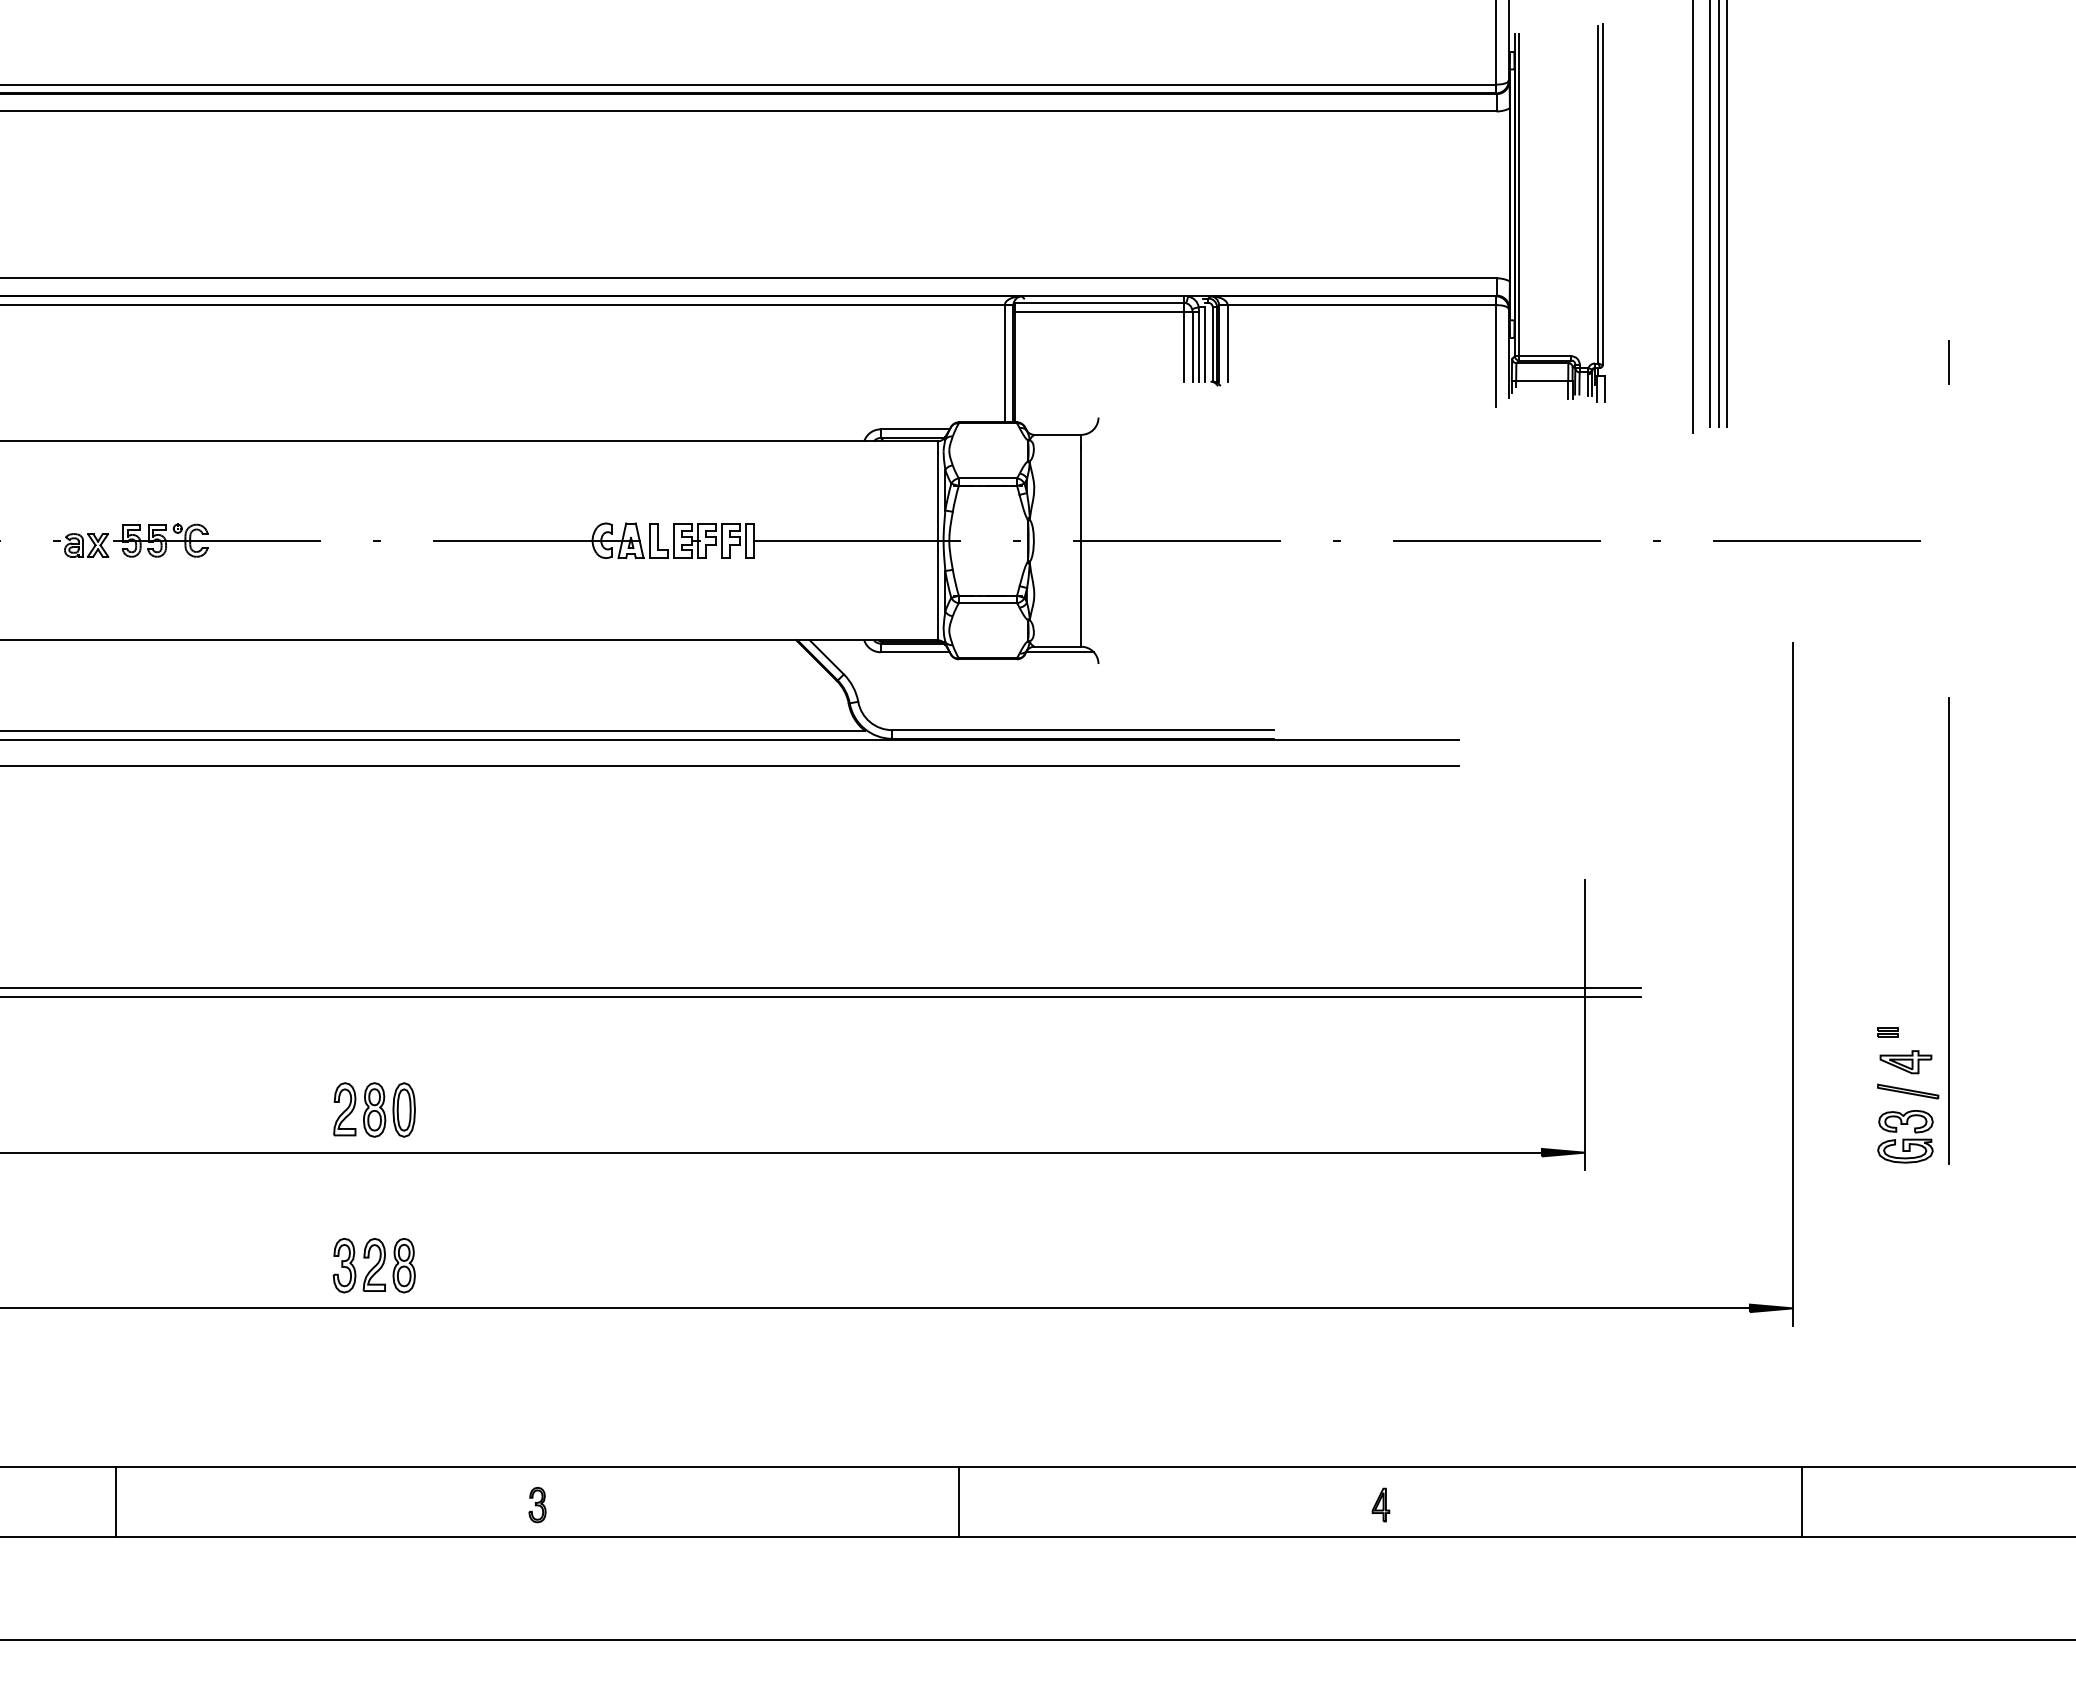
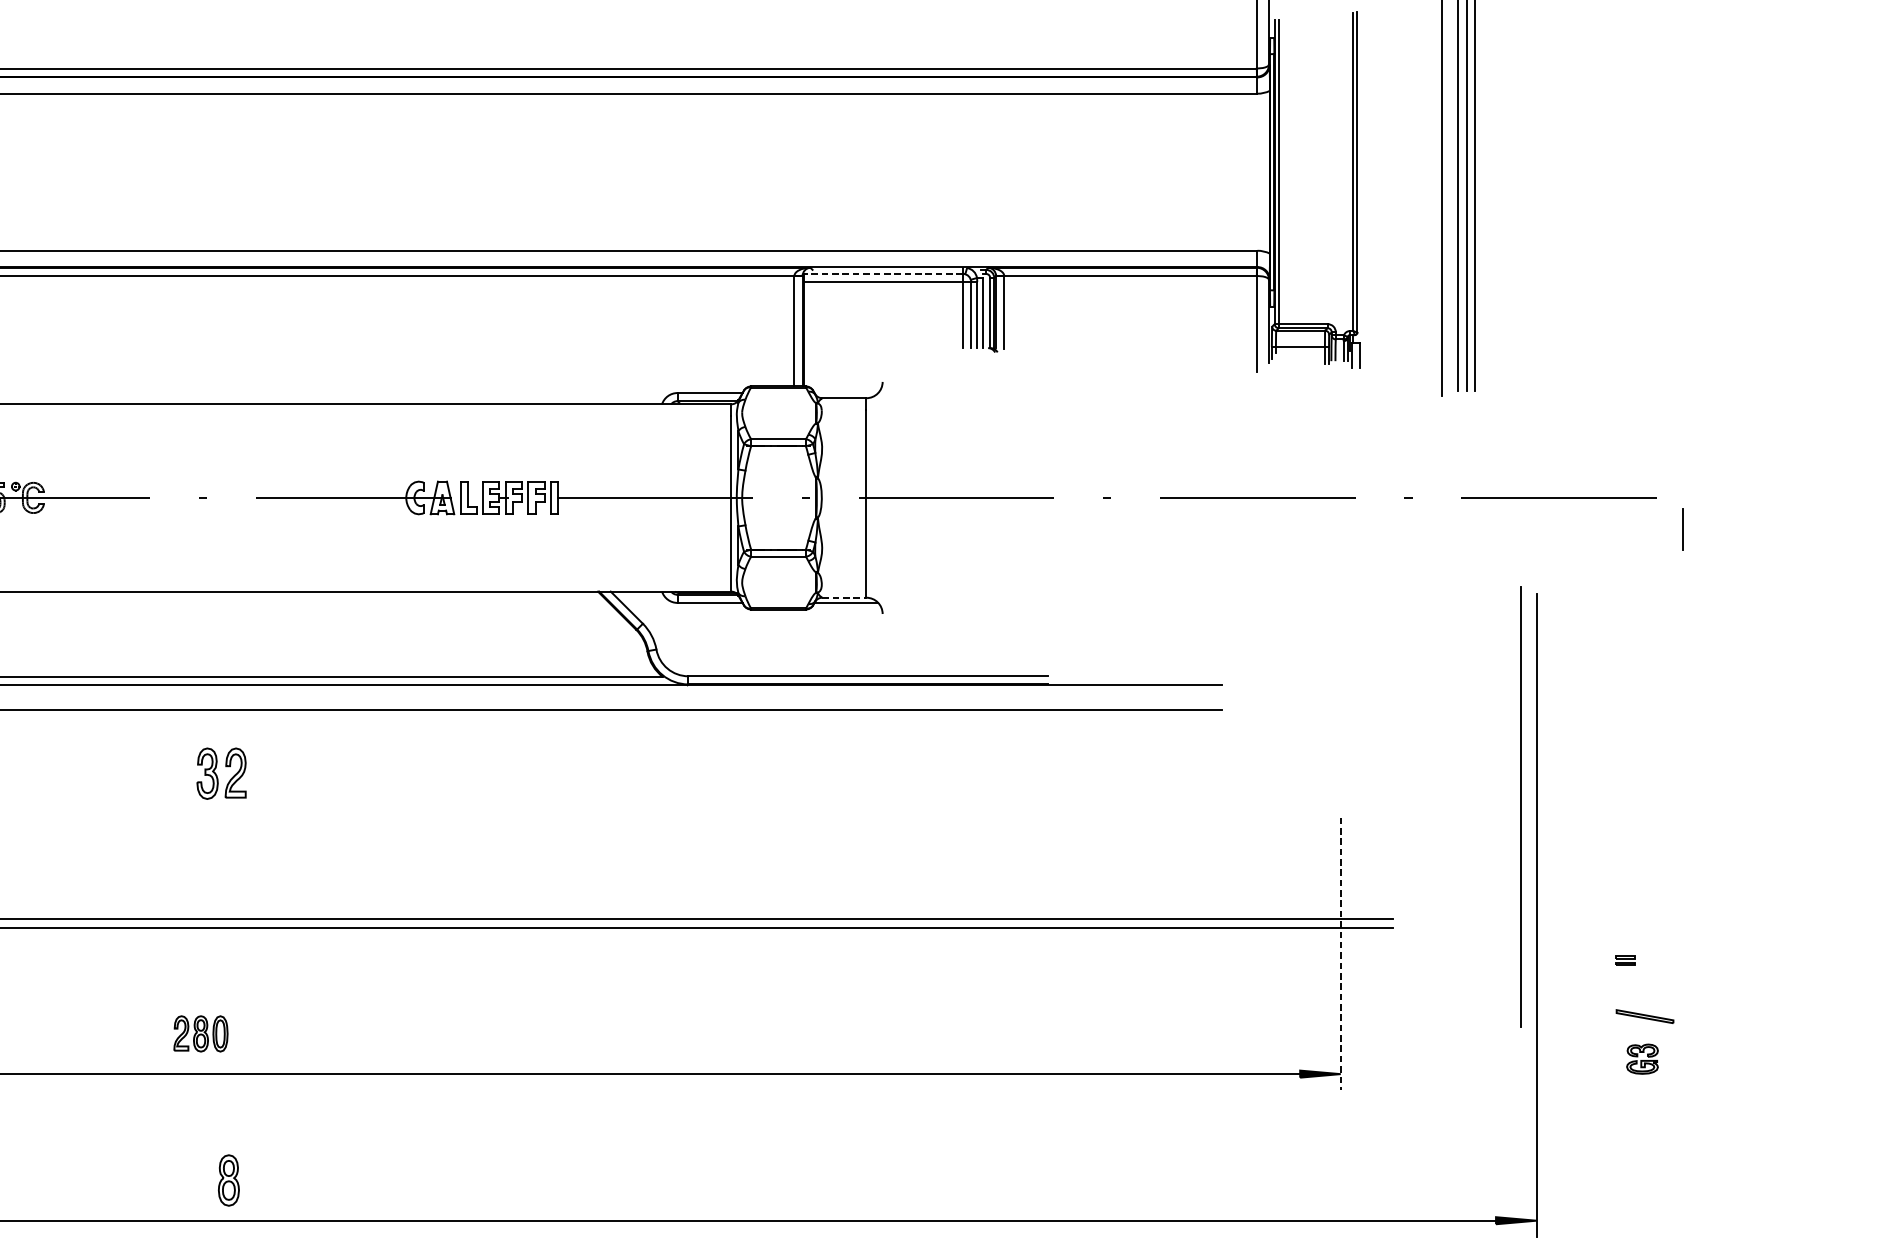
line: (1099, 302) -> (883, 273), solid -> dashed
line: (1948, 362) -> (1683, 529), moved
line: (1058, 646) -> (844, 597), solid -> dashed
line: (1948, 930) -> (1521, 806), moved
line: (1585, 1025) -> (1341, 954), solid -> dashed
part: (1905, 1062) -> (1642, 989), removed
part: (374, 1109) -> (200, 1033), size x0.7
part: (1905, 1136) -> (1642, 1058), size x0.6
part: (358, 1265) -> (220, 773), moved

